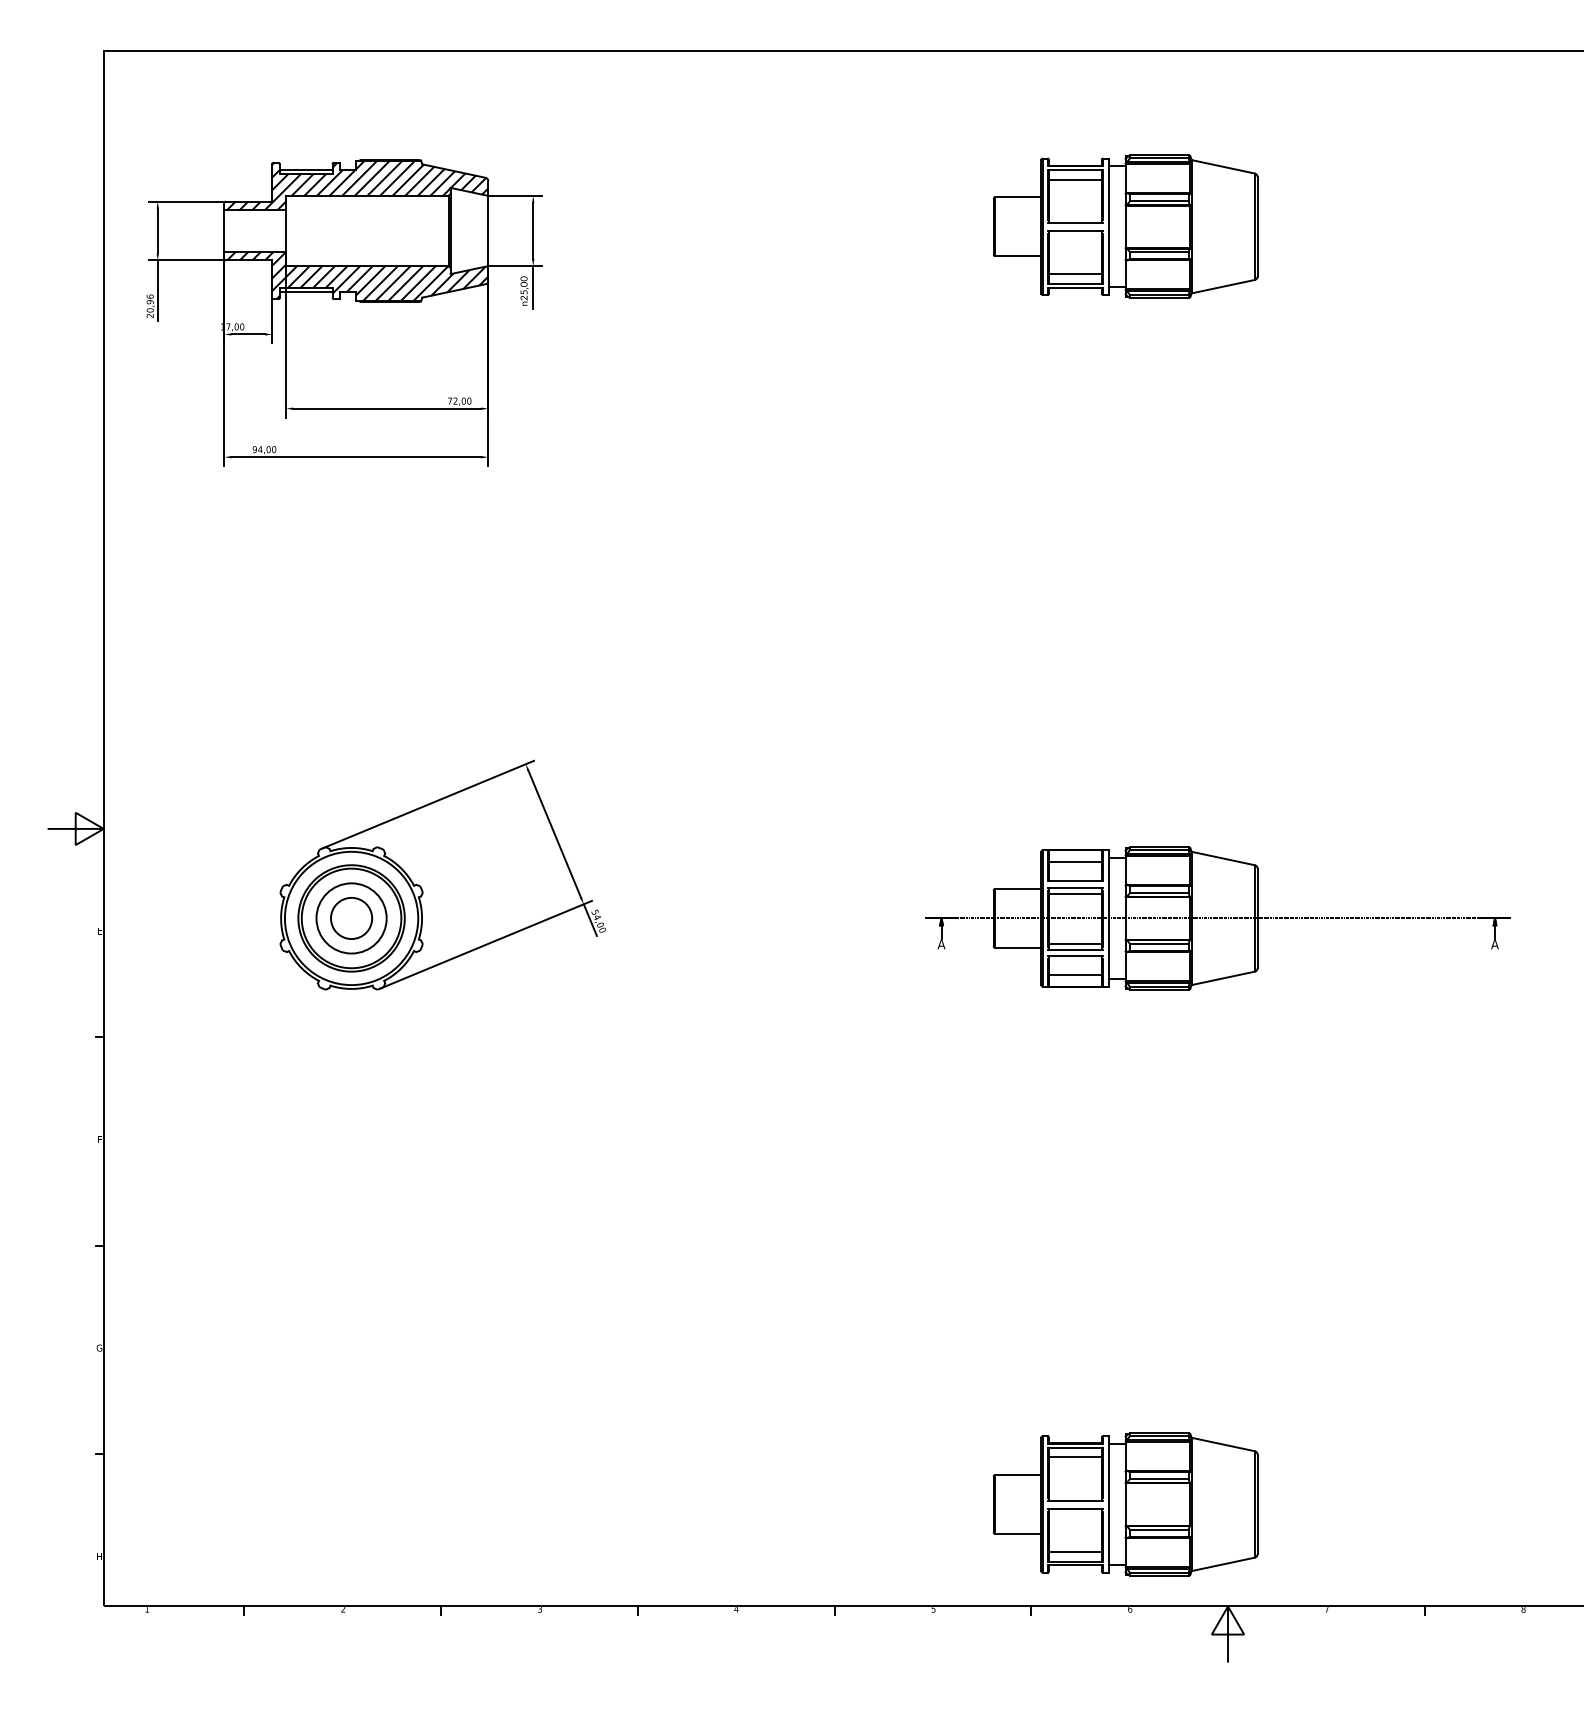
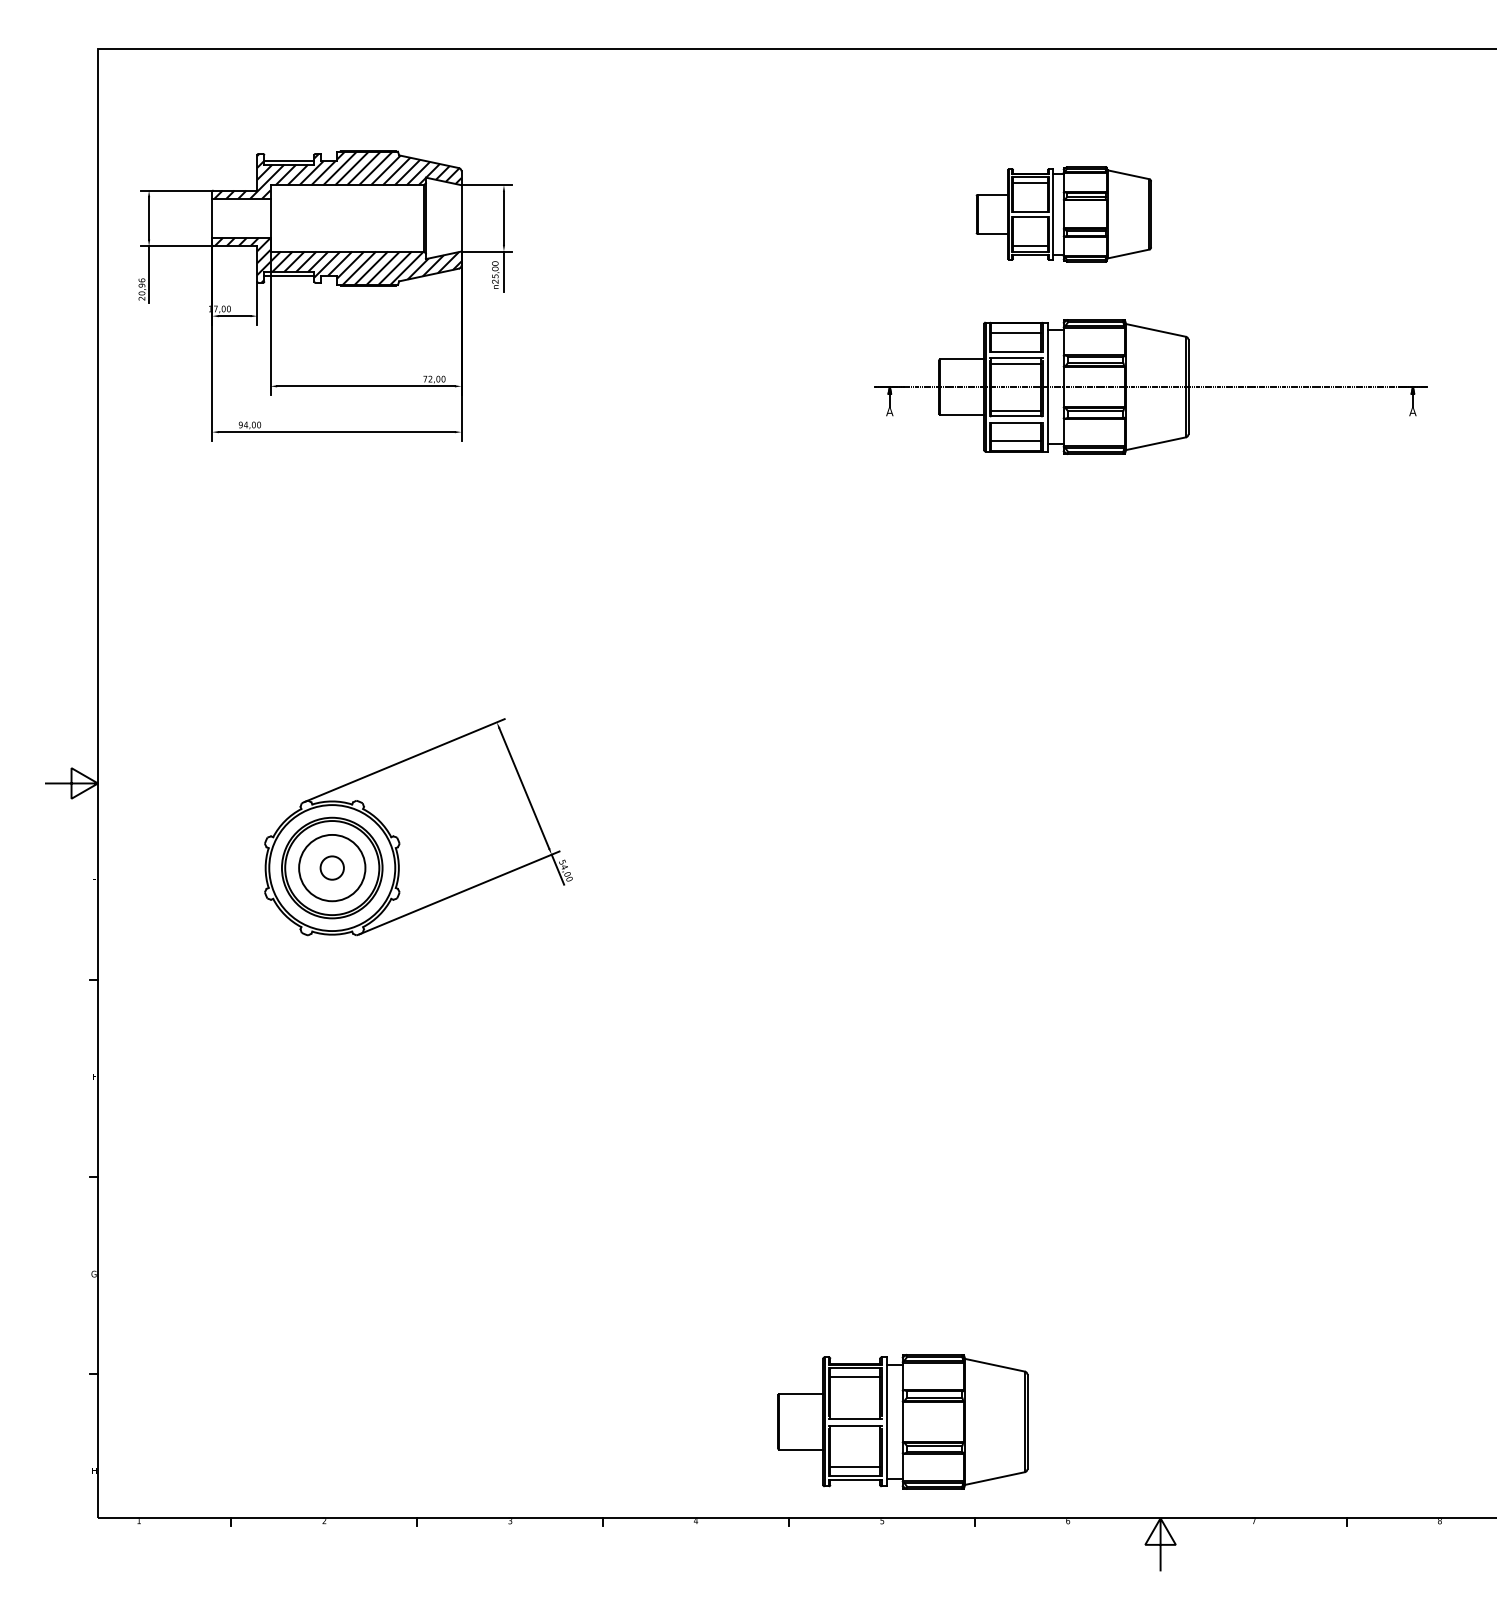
part: (1125, 226) -> (1063, 214), size x0.7
circle: (350, 917) -> (331, 867), size x0.6
part: (1217, 917) -> (1150, 386), moved
part: (1125, 1504) -> (902, 1421), moved

